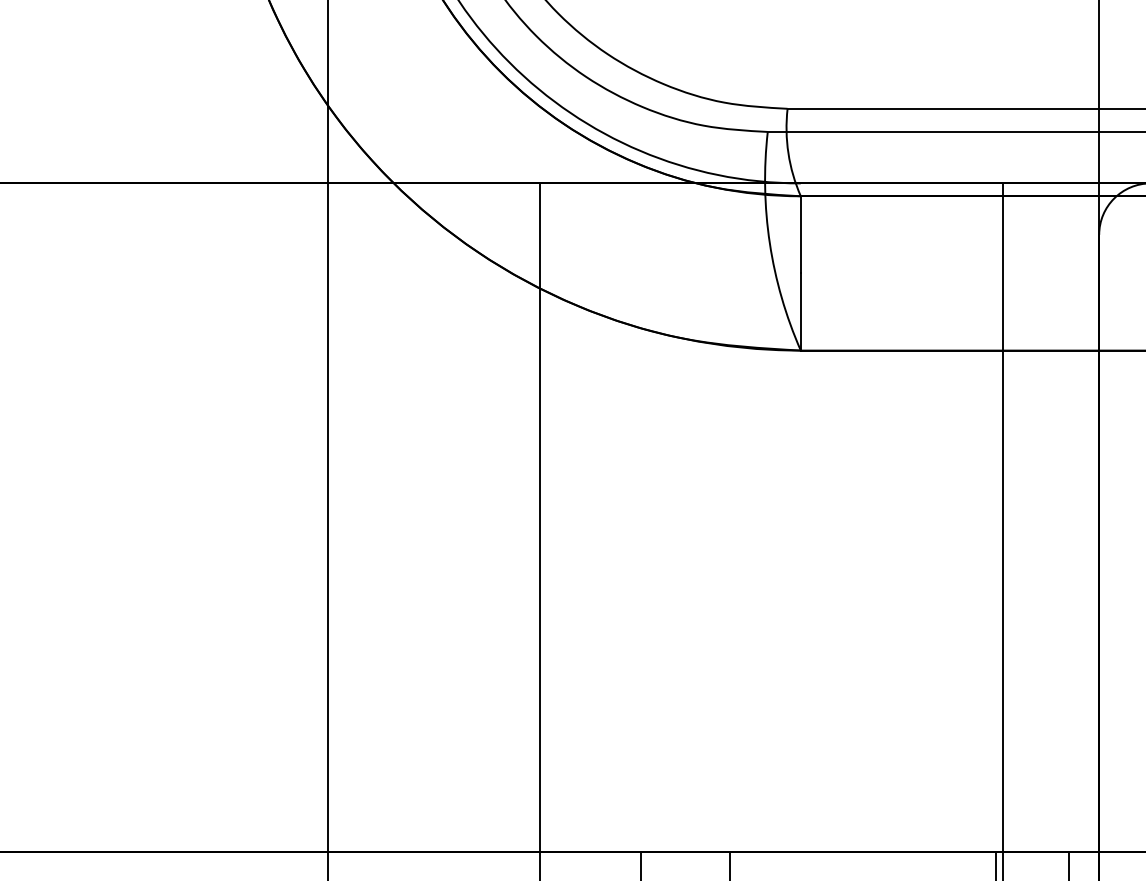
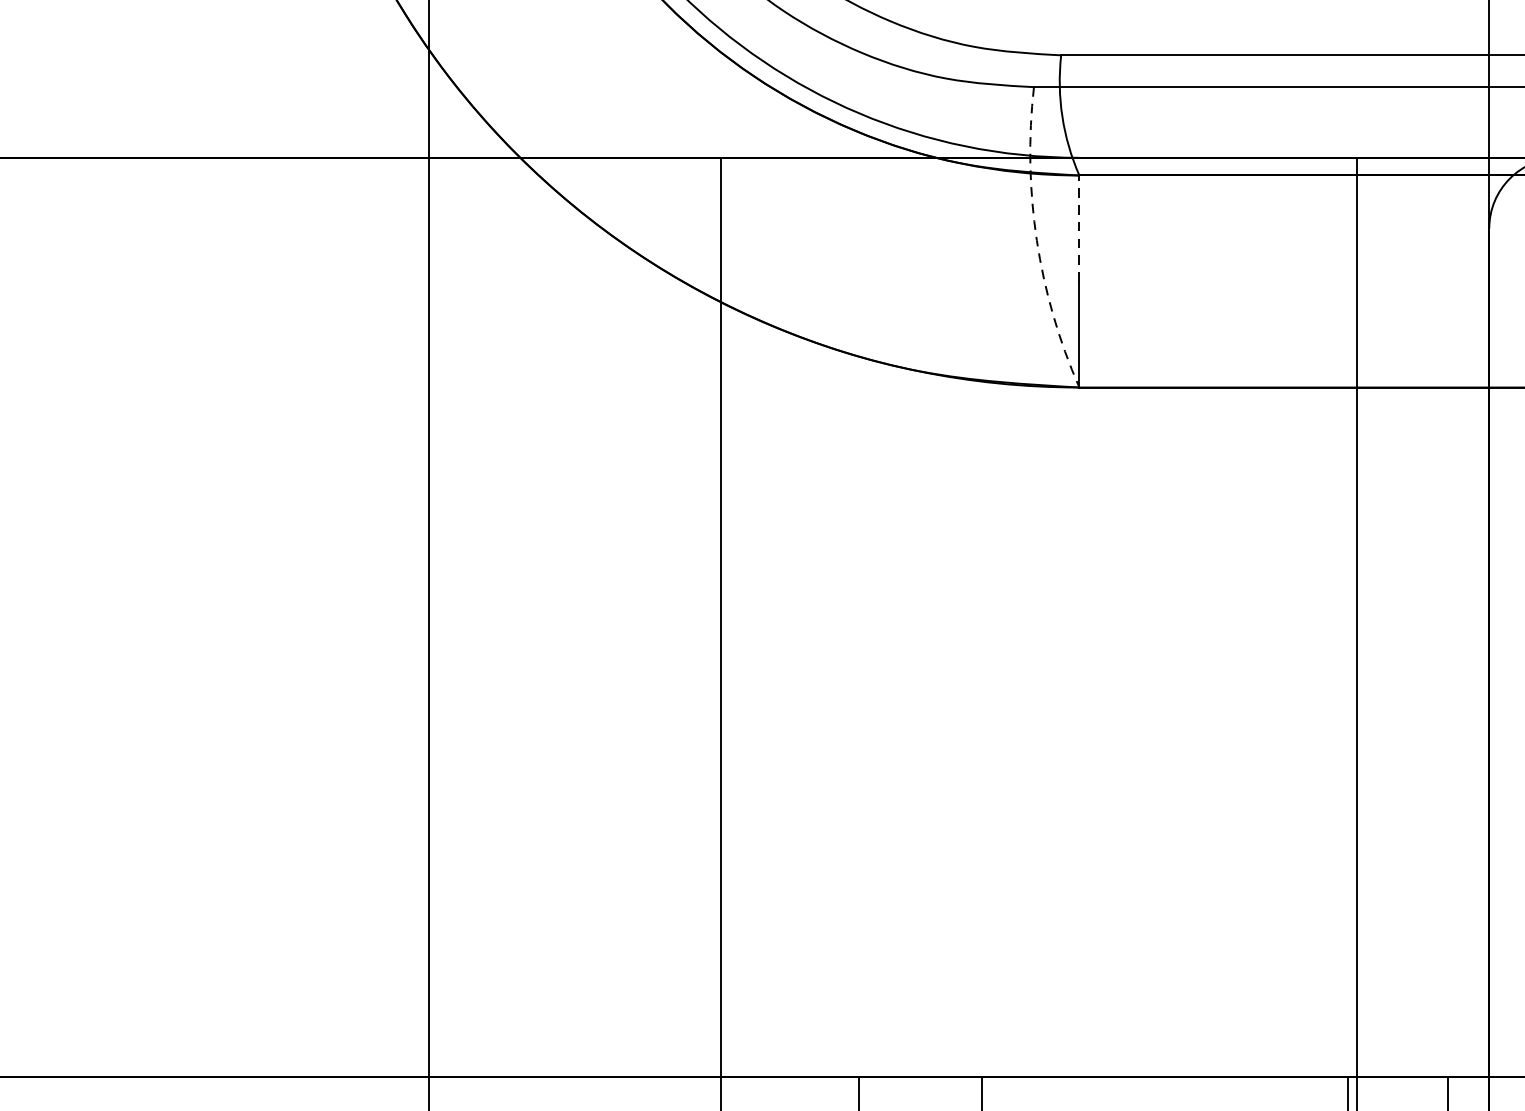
line: (800, 234) -> (1078, 228), solid -> dashed
arc: (769, 243) -> (1036, 240), solid -> dashed

